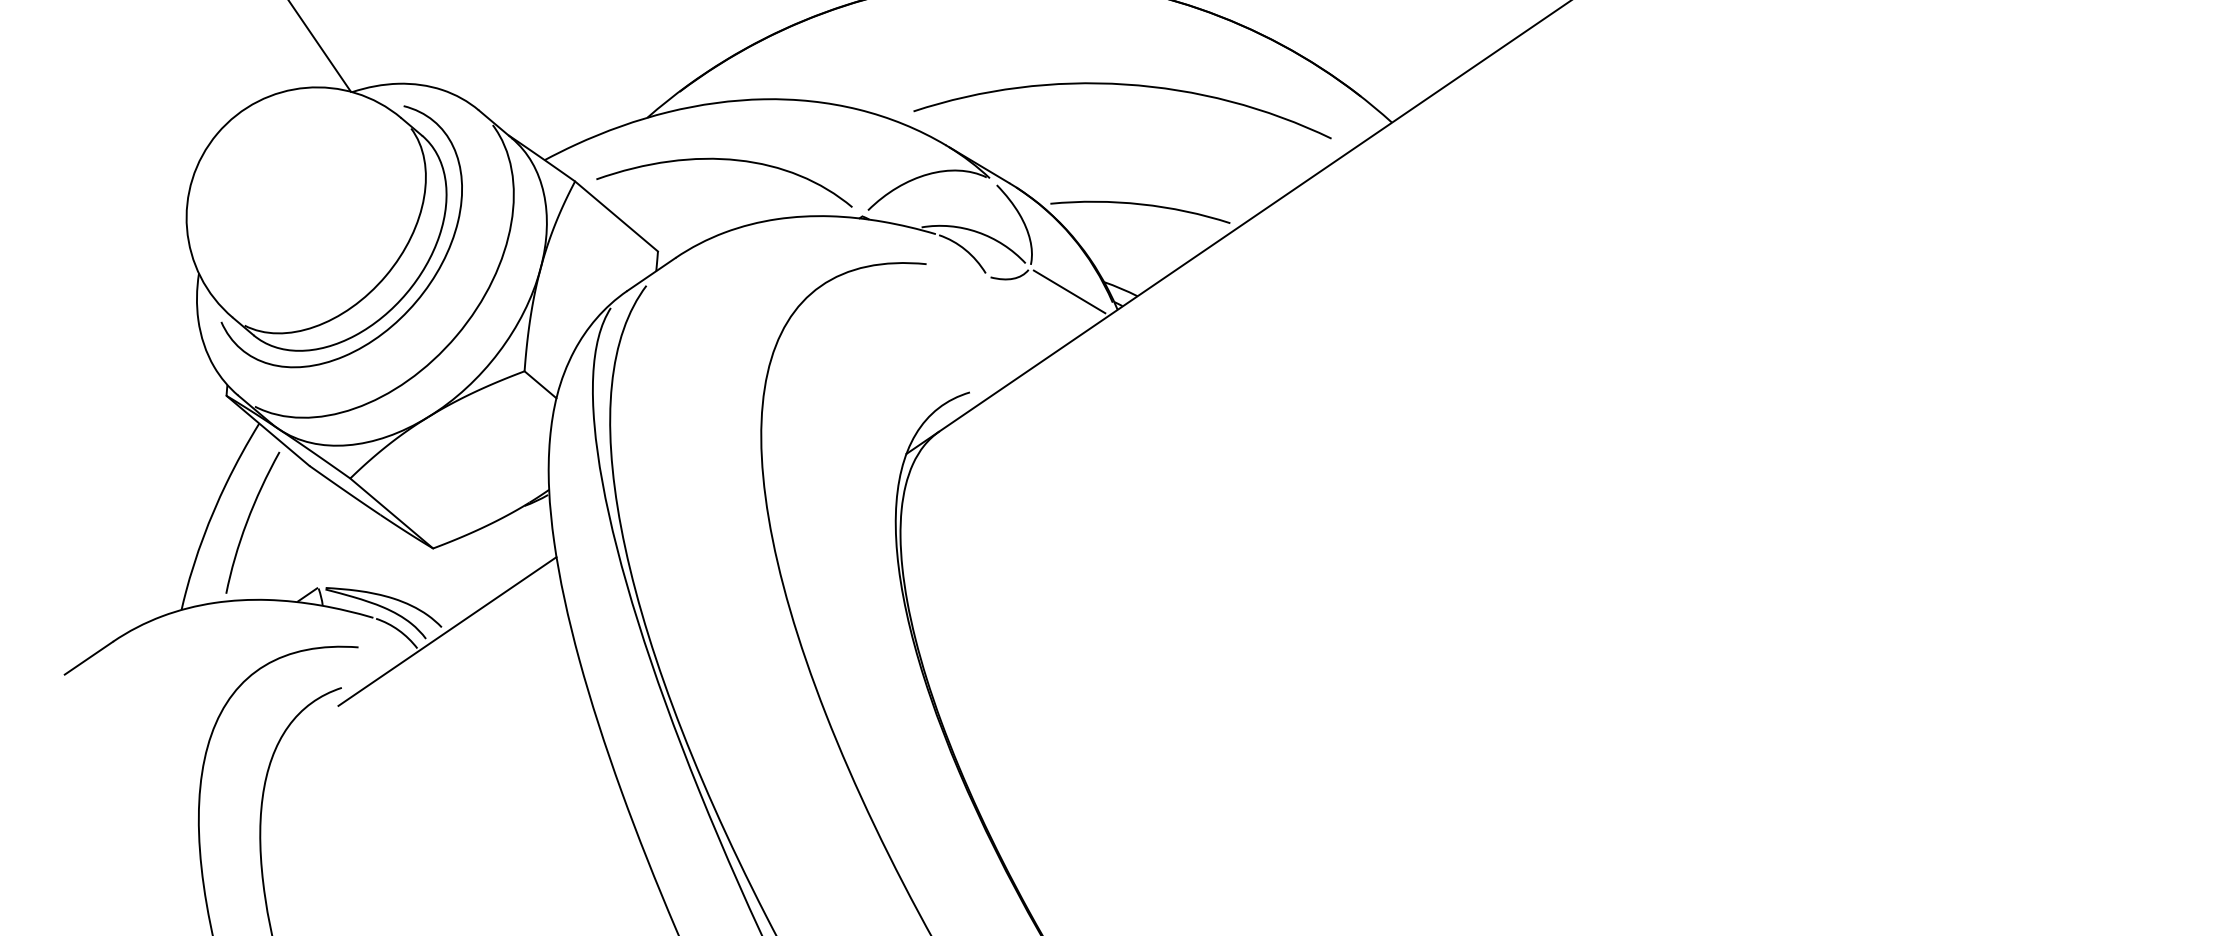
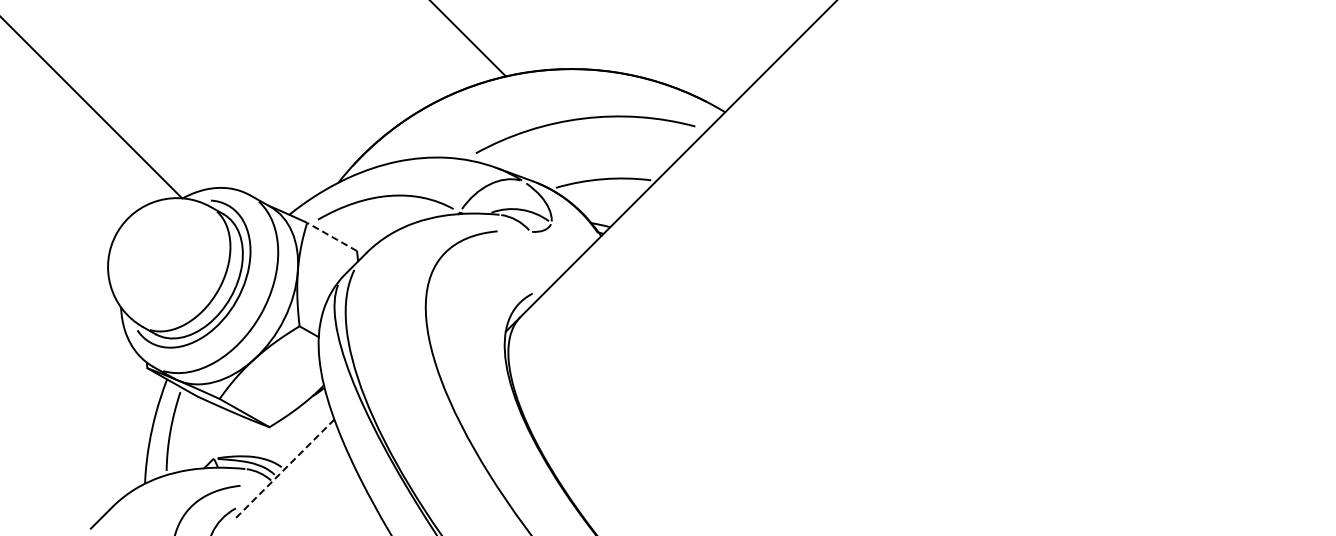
line: (617, 215) -> (332, 236), solid -> dashed
line: (1069, 291) -> (574, 231), removed
line: (448, 631) -> (285, 468), solid -> dashed

